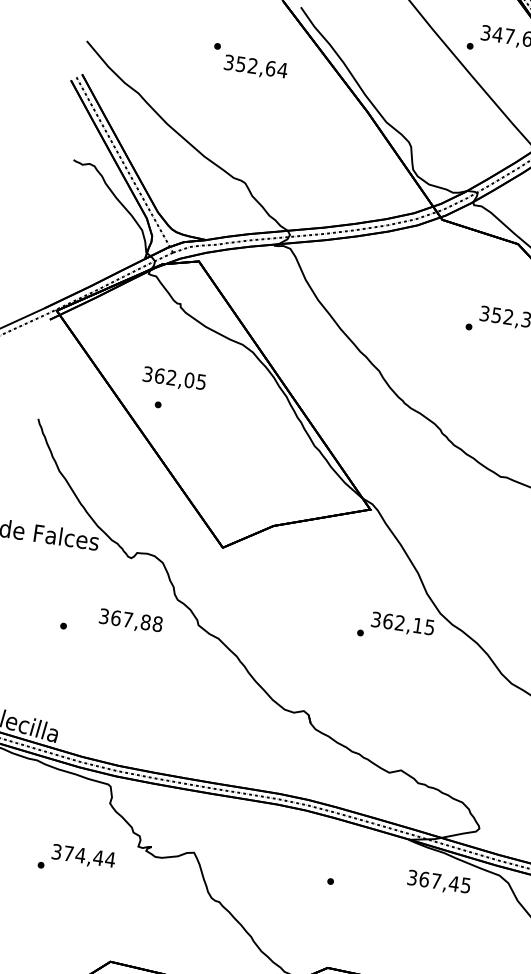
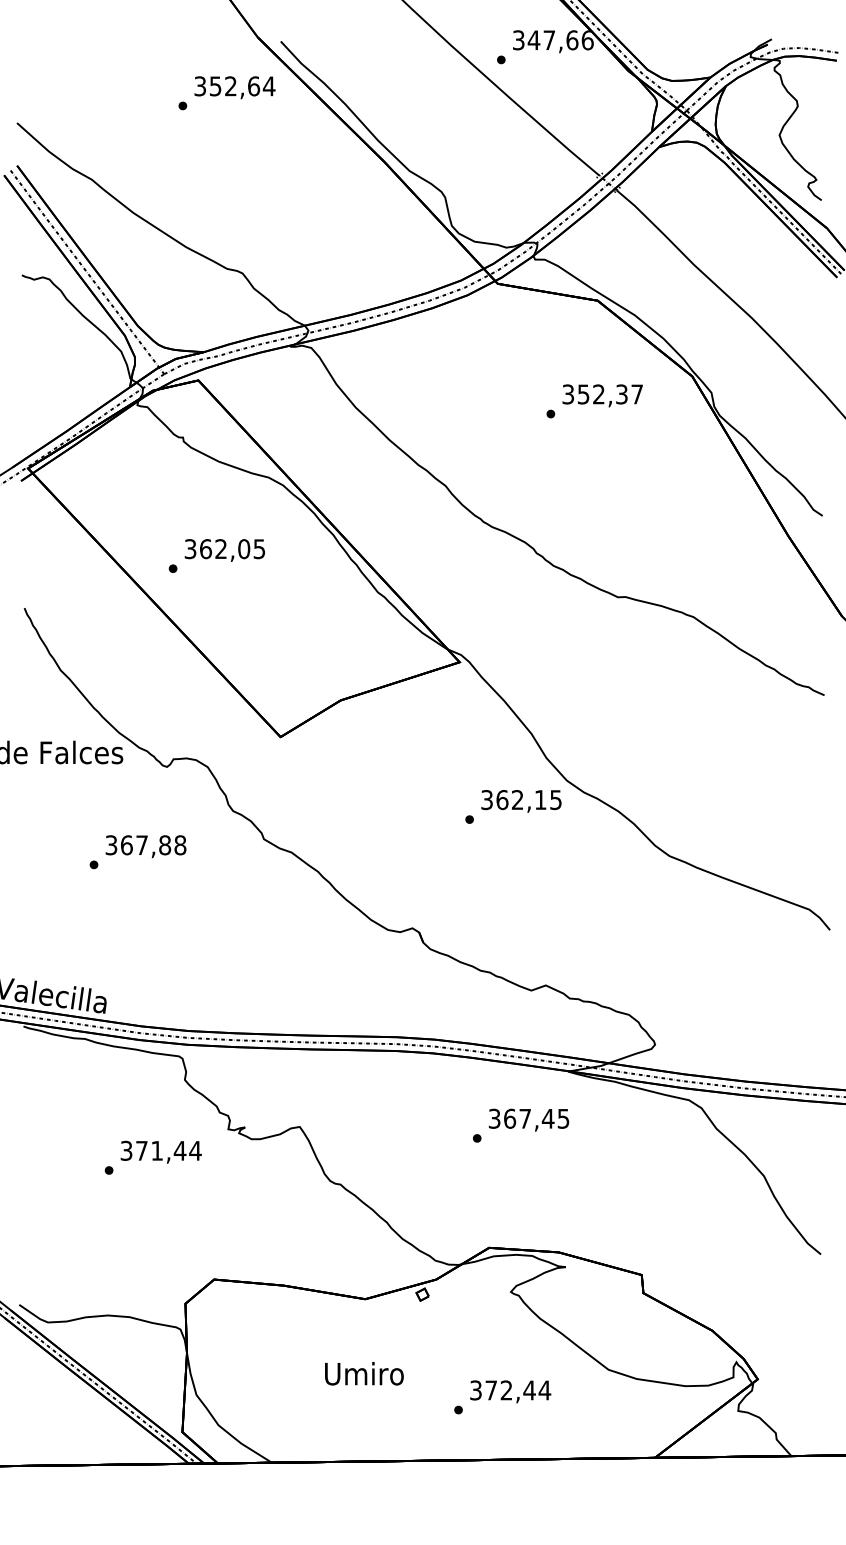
text: (255, 67) -> (234, 87), moved
text: (174, 379) -> (224, 550), moved
text: (130, 621) -> (145, 846), moved
text: (80, 855) -> (156, 1150), 374,44 -> 371,44
text: (438, 882) -> (528, 1119), moved

